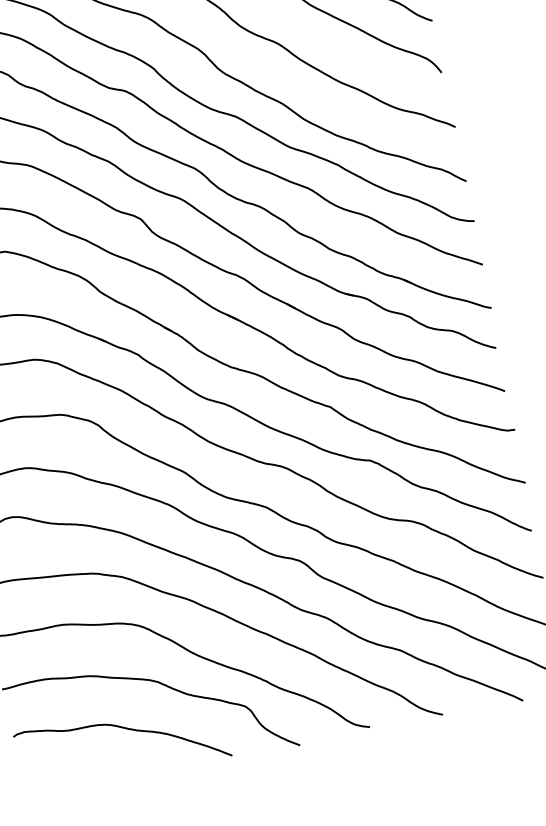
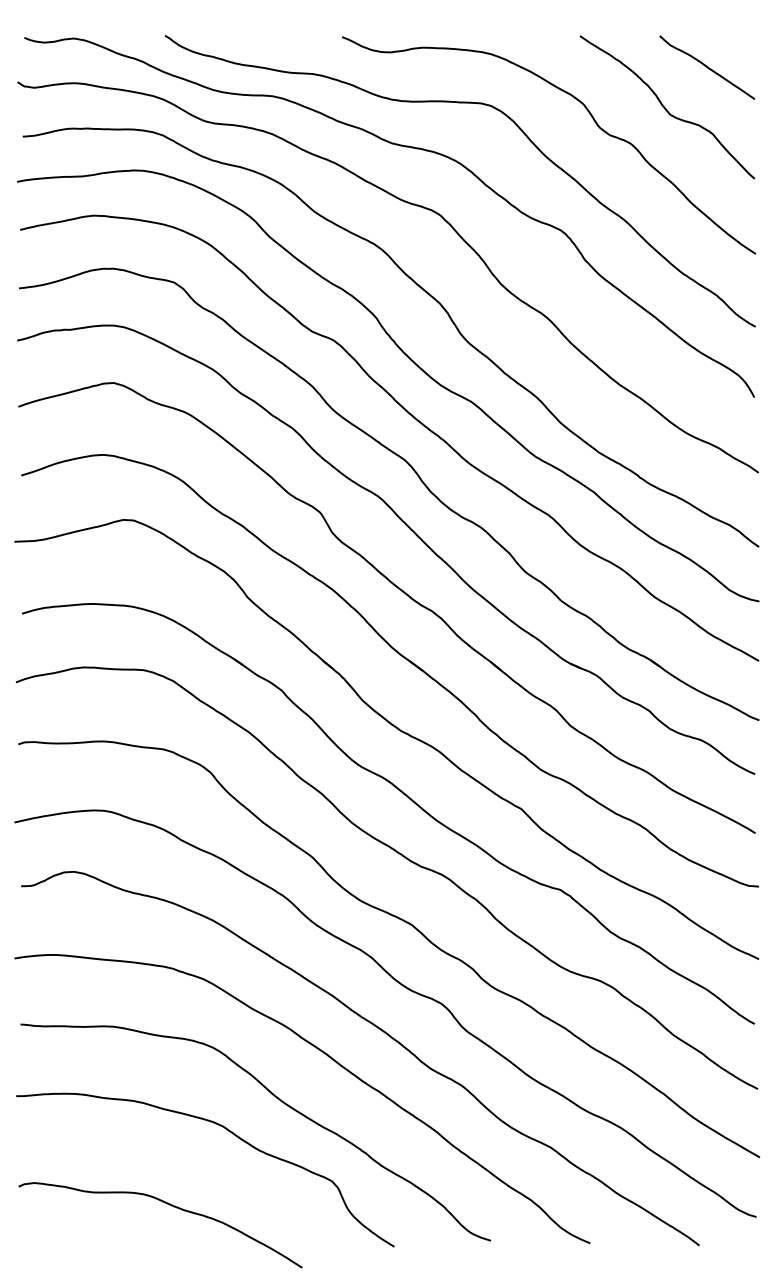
curve: (126, 729) -> (169, 1205), moved

